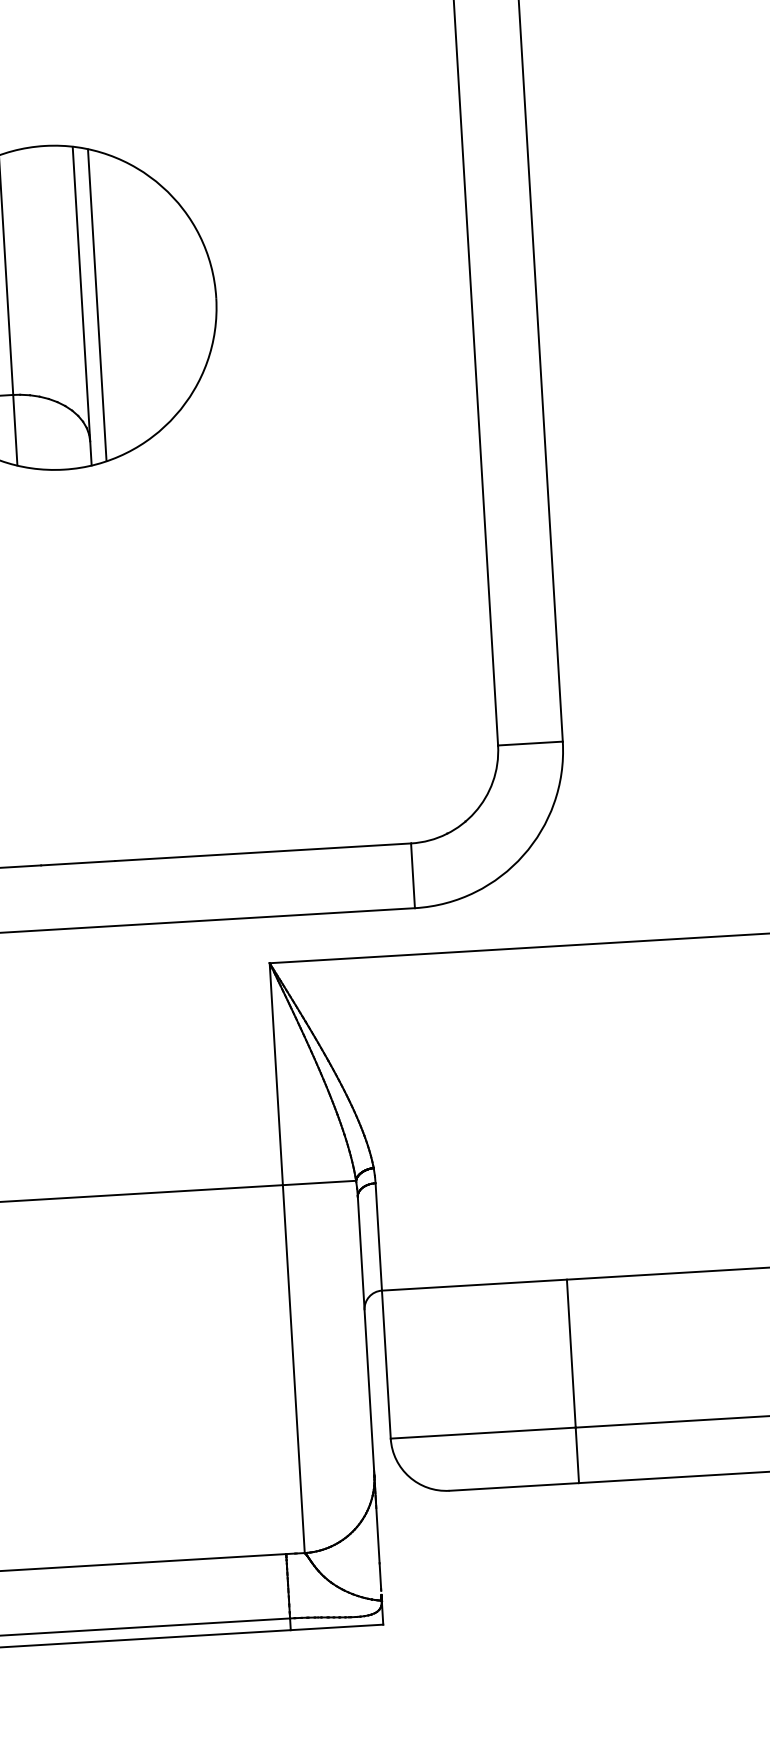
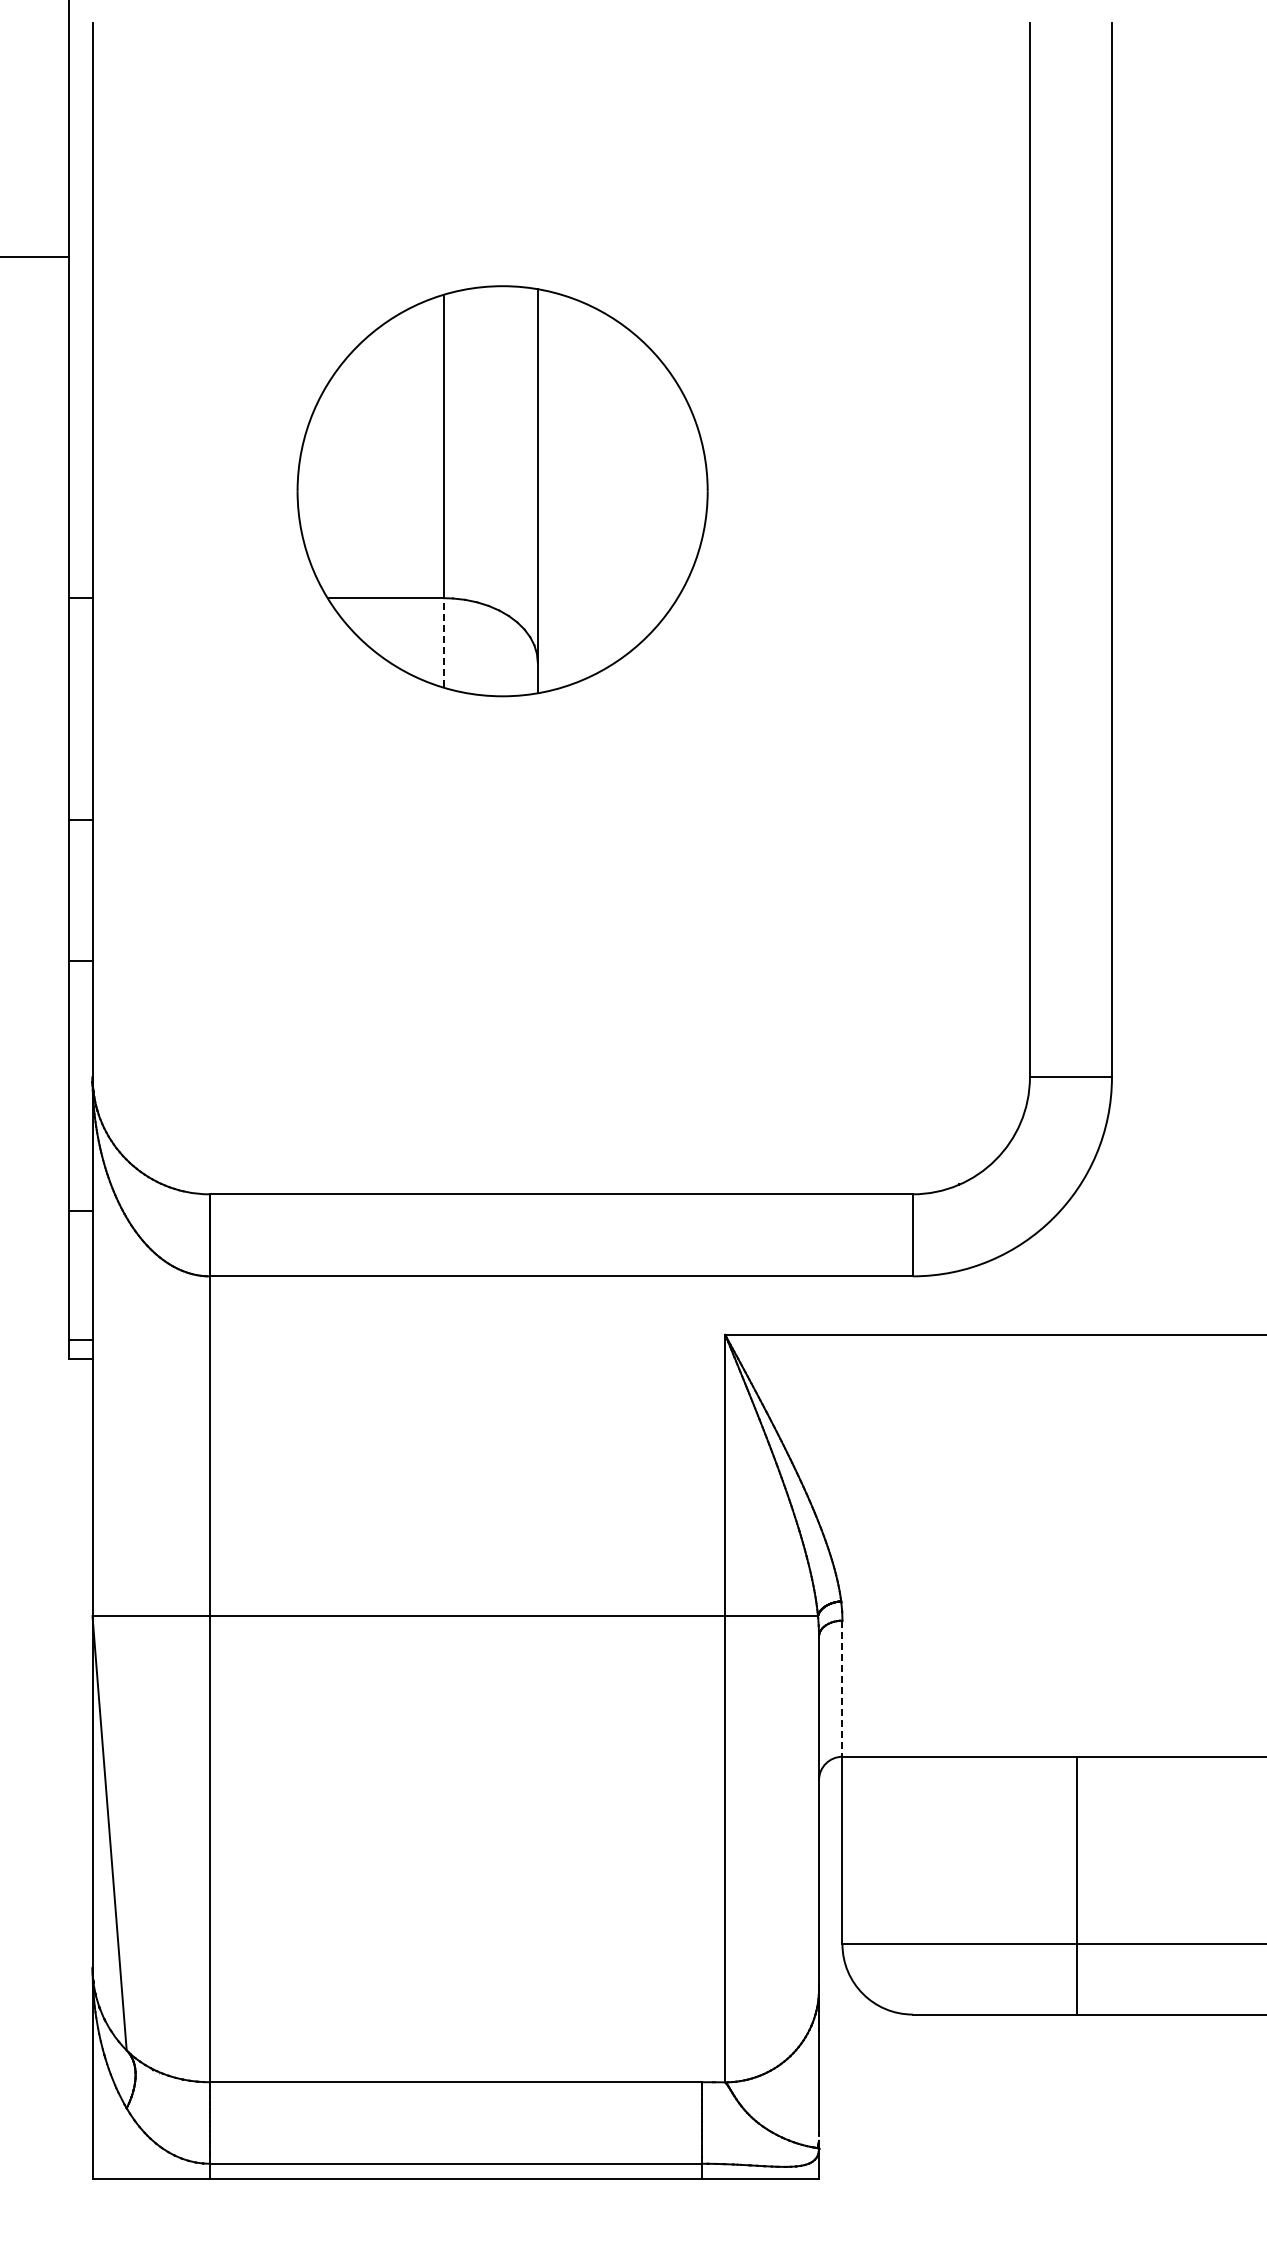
line: (96, 304) -> (556, 490), removed
line: (15, 429) -> (444, 642), solid -> dashed
line: (378, 1237) -> (842, 1689), solid -> dashed

